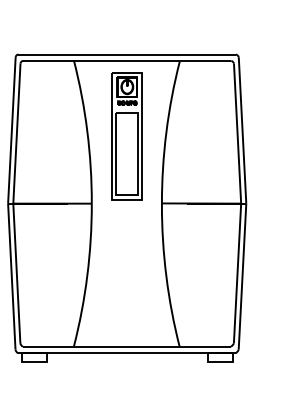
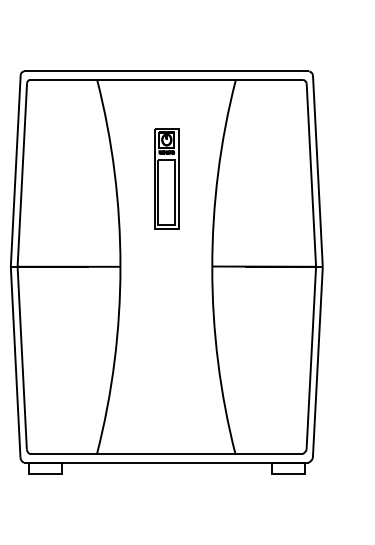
part: (126, 136) -> (165, 178), size x0.6

